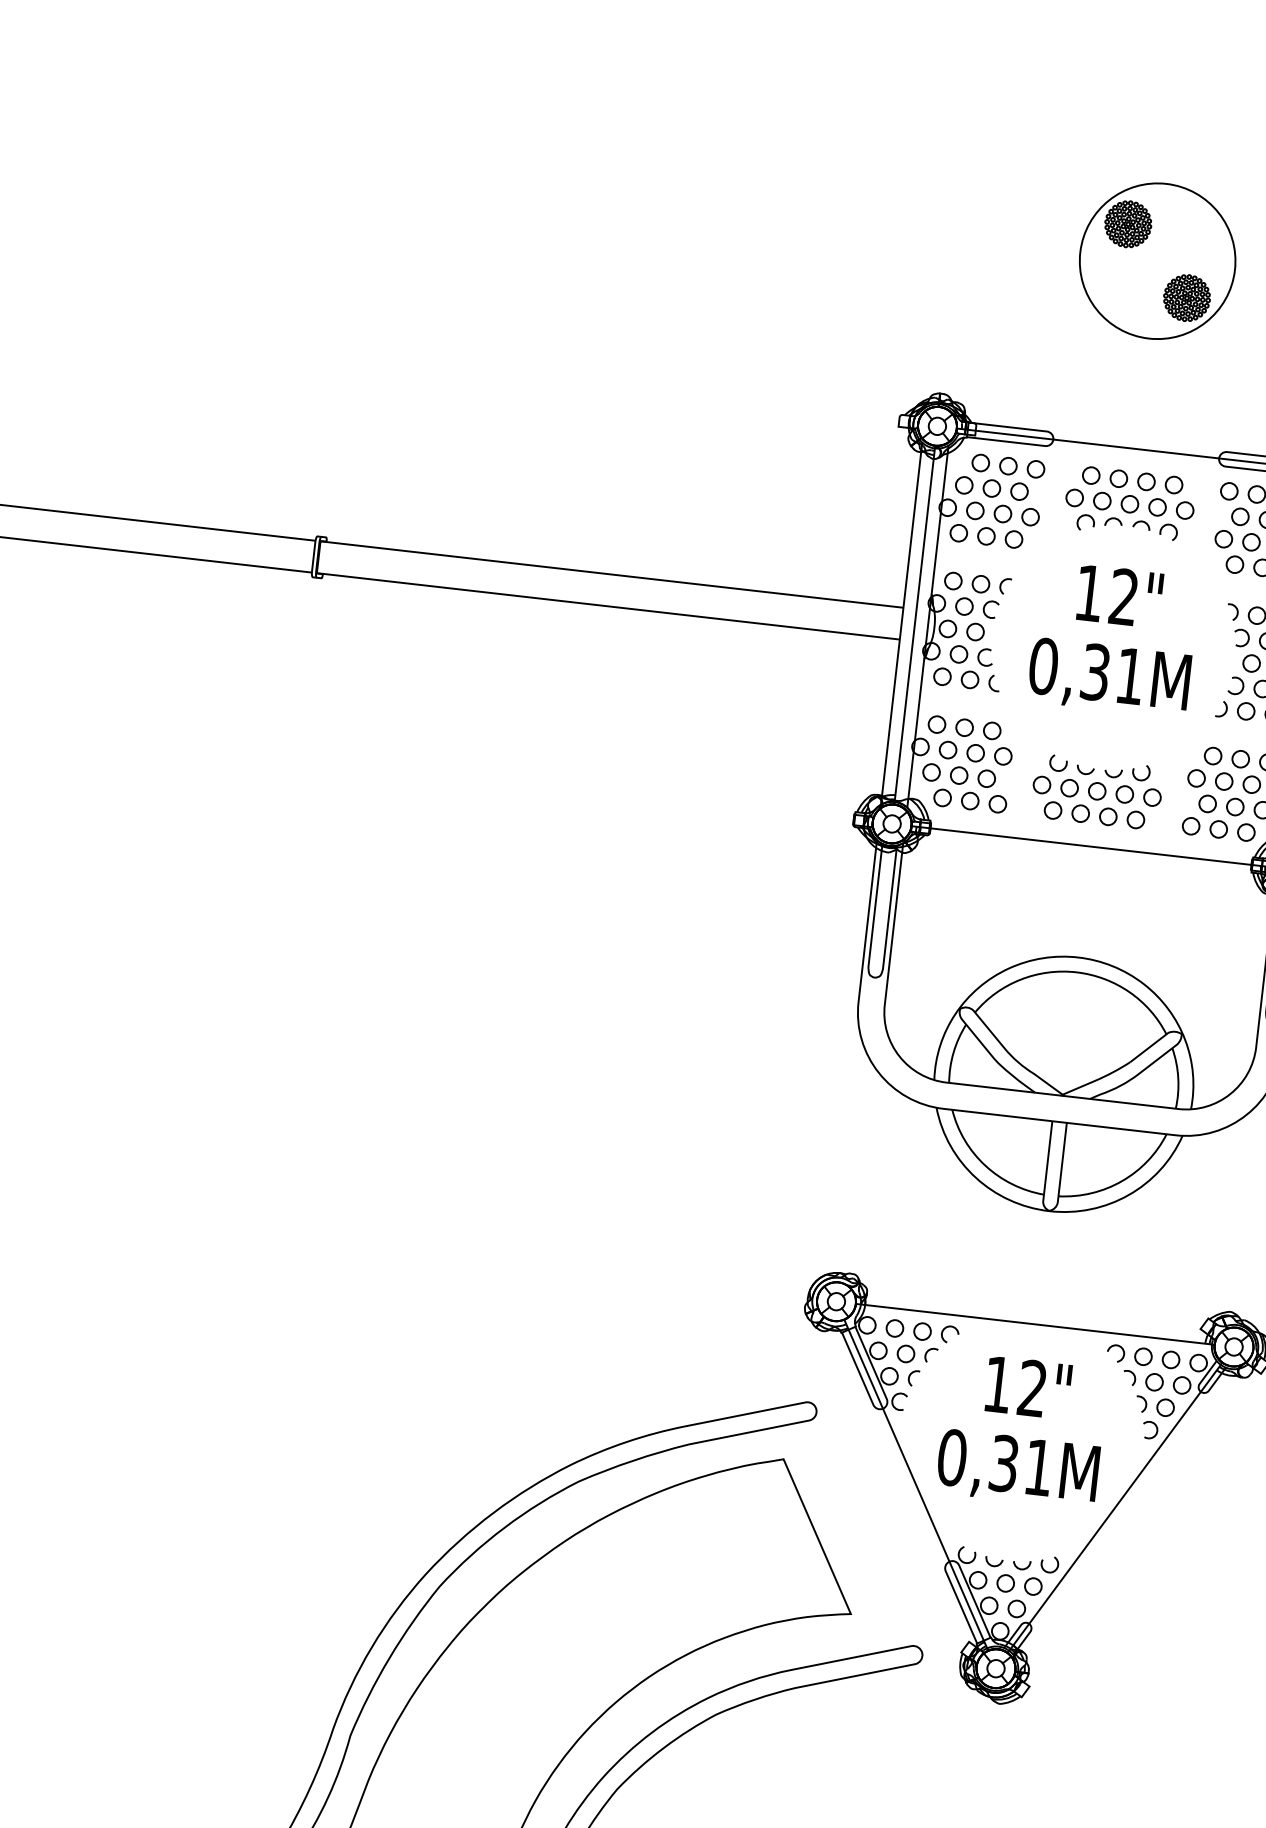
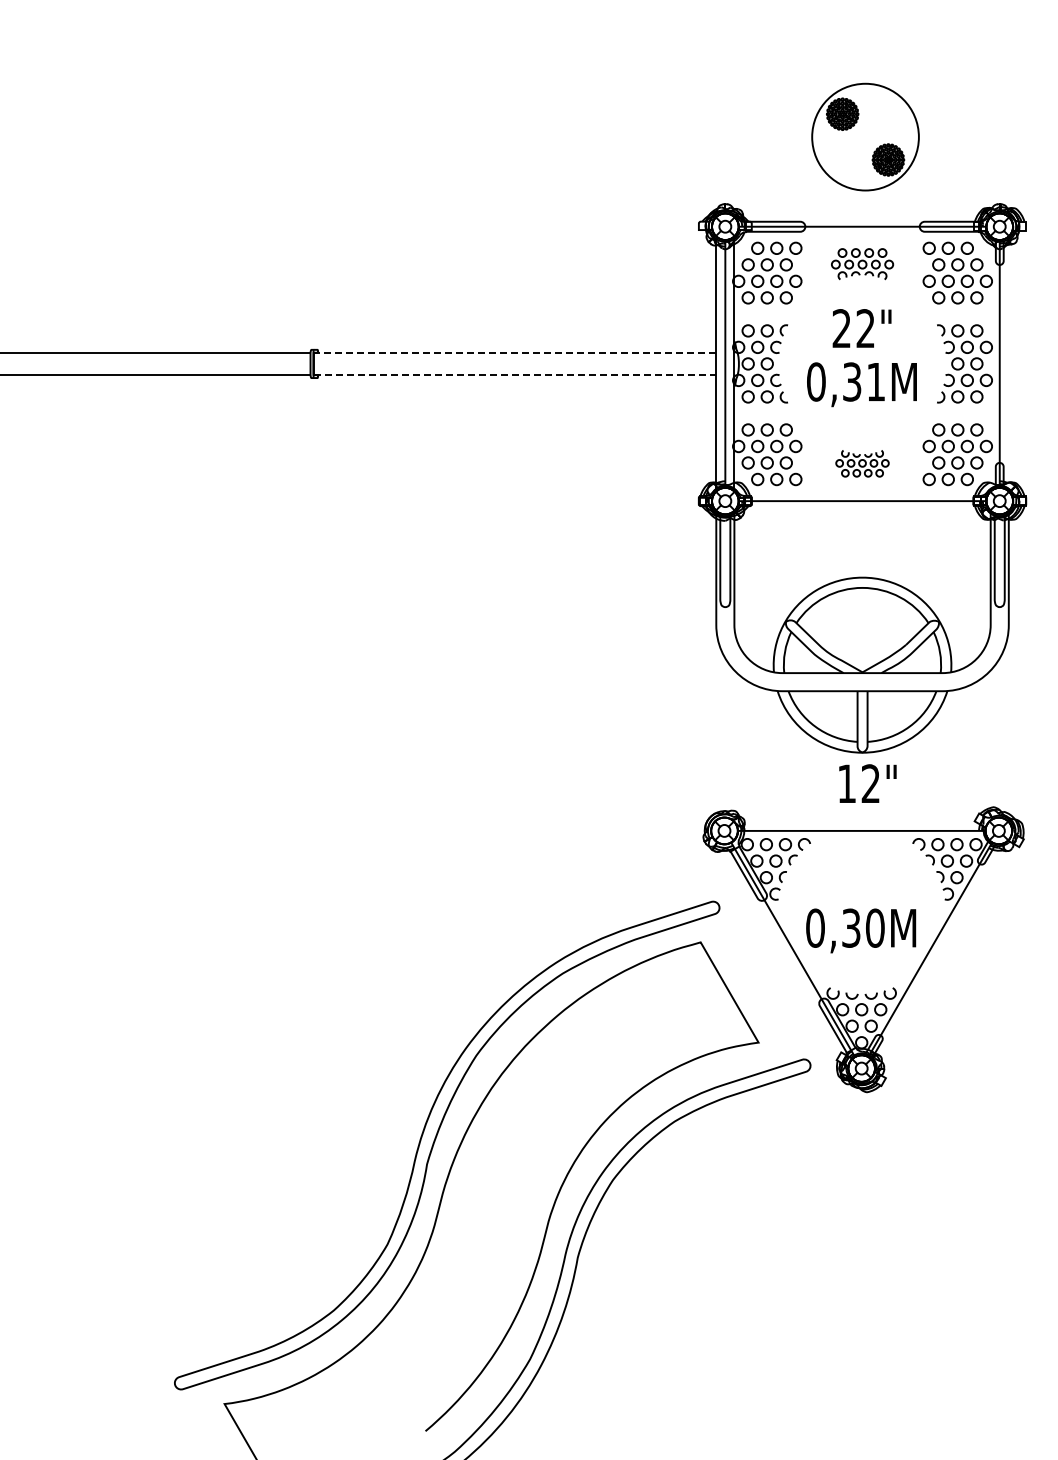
part: (1157, 260) -> (865, 136), moved
part: (1130, 502) -> (862, 263), size x0.7
line: (611, 573) -> (514, 352), solid -> dashed
text: (1088, 592) -> (841, 328), 12" -> 22"
line: (608, 605) -> (515, 374), solid -> dashed
part: (1097, 792) -> (862, 463), size x0.6
text: (1027, 1387) -> (867, 783), moved
text: (1039, 1466) -> (875, 927), 0,31M -> 0,30M

